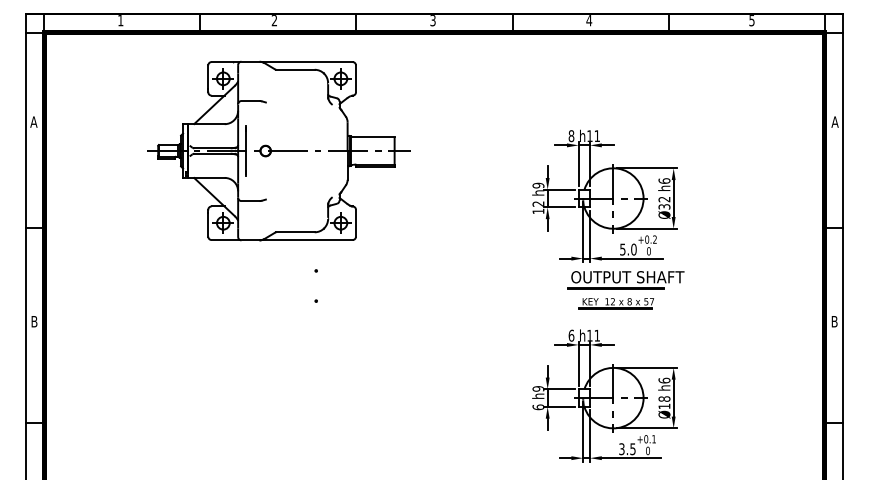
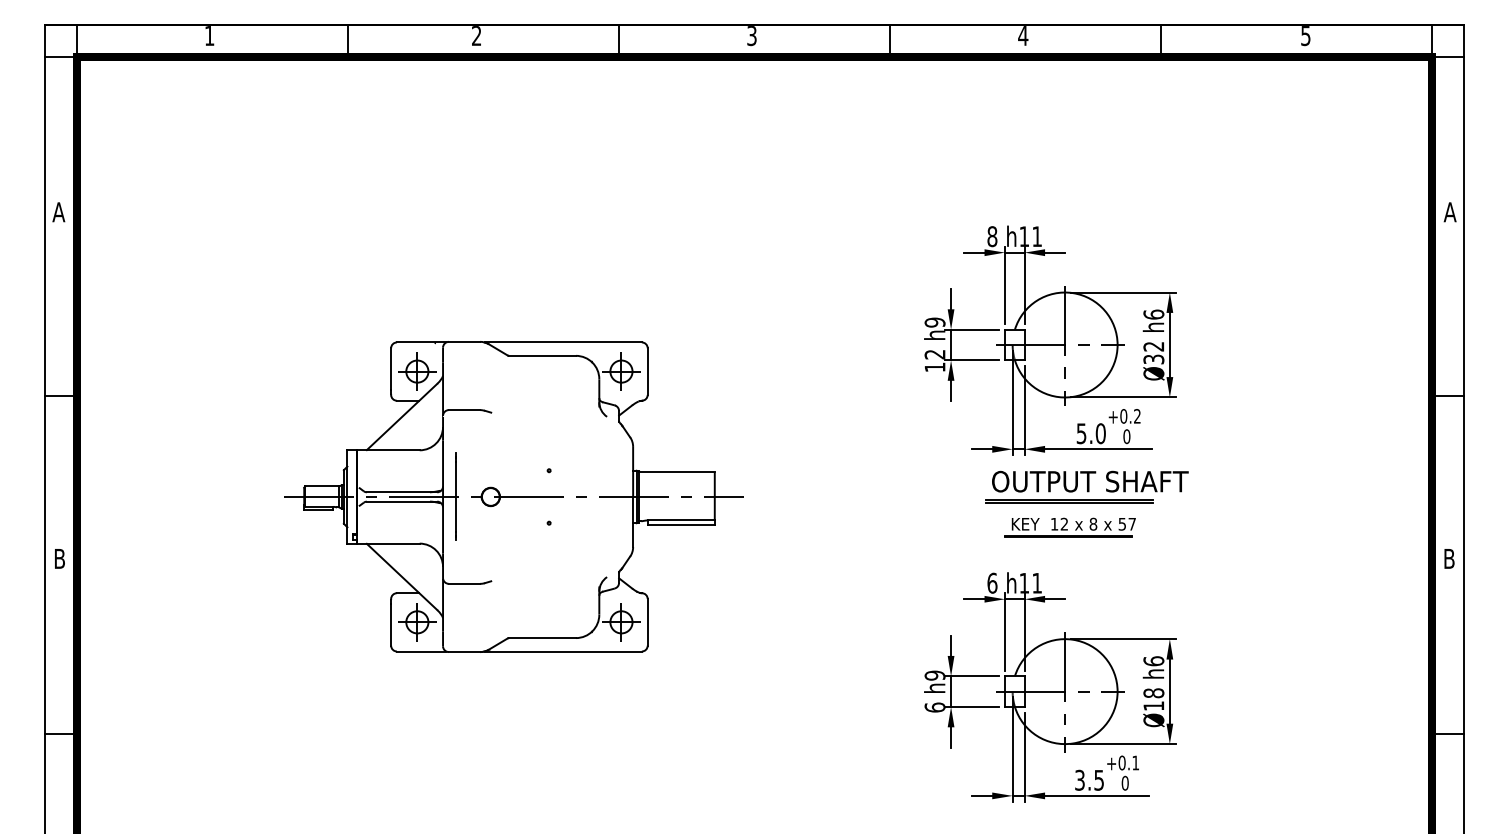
part: (278, 150) -> (513, 496), moved

